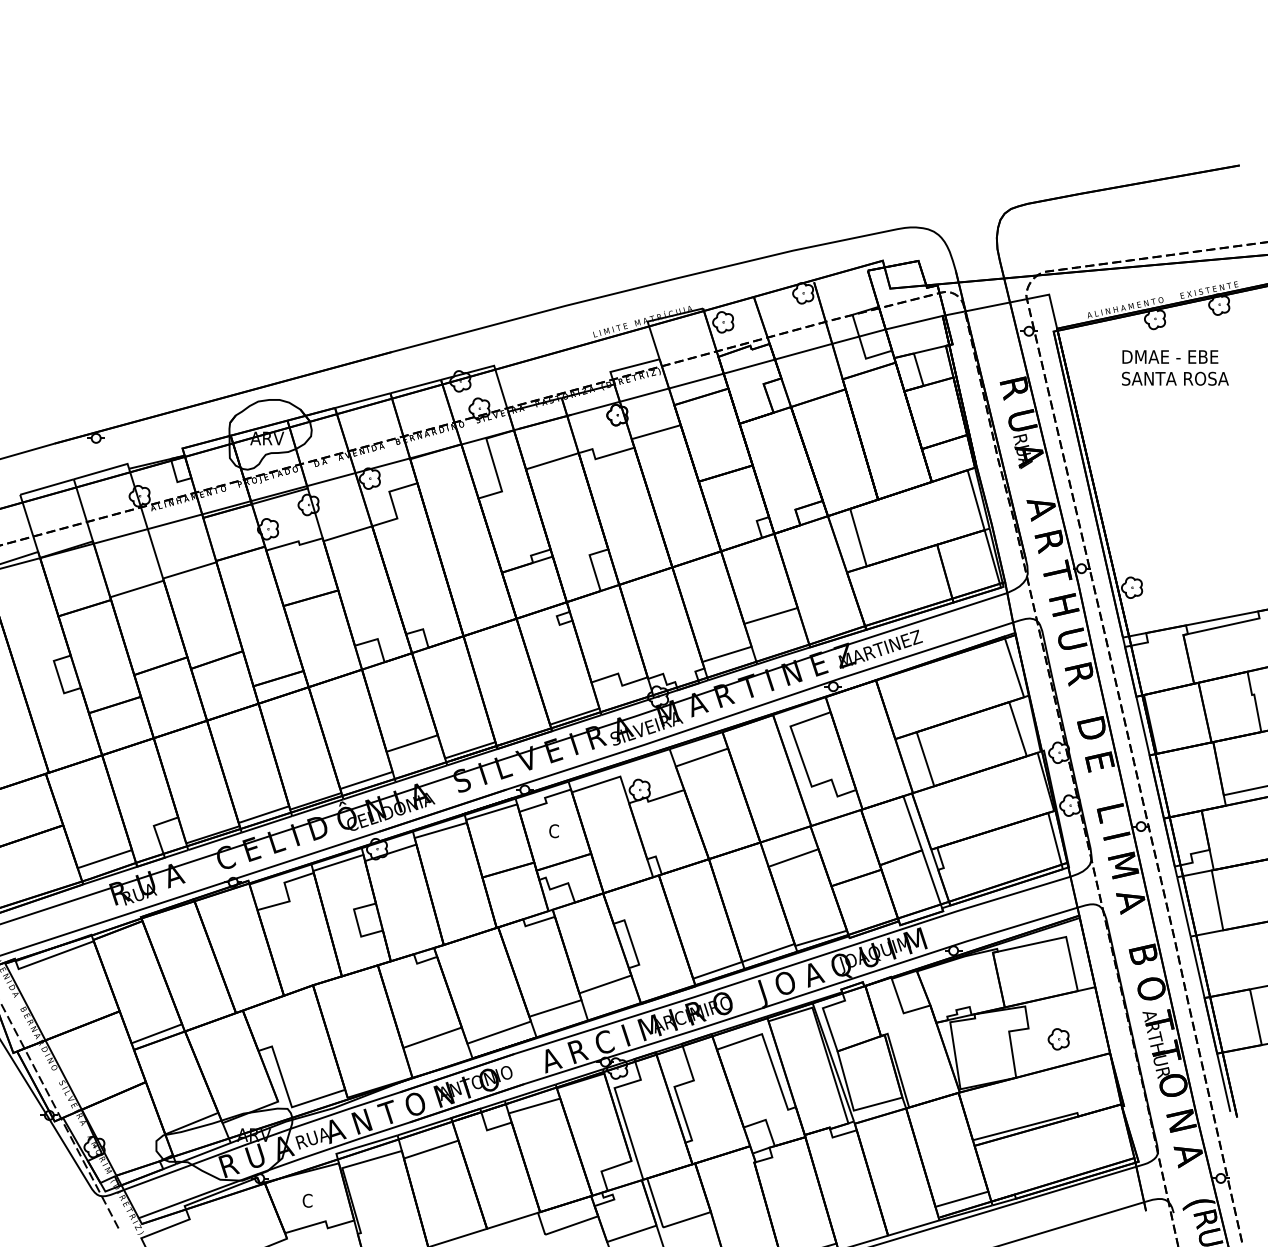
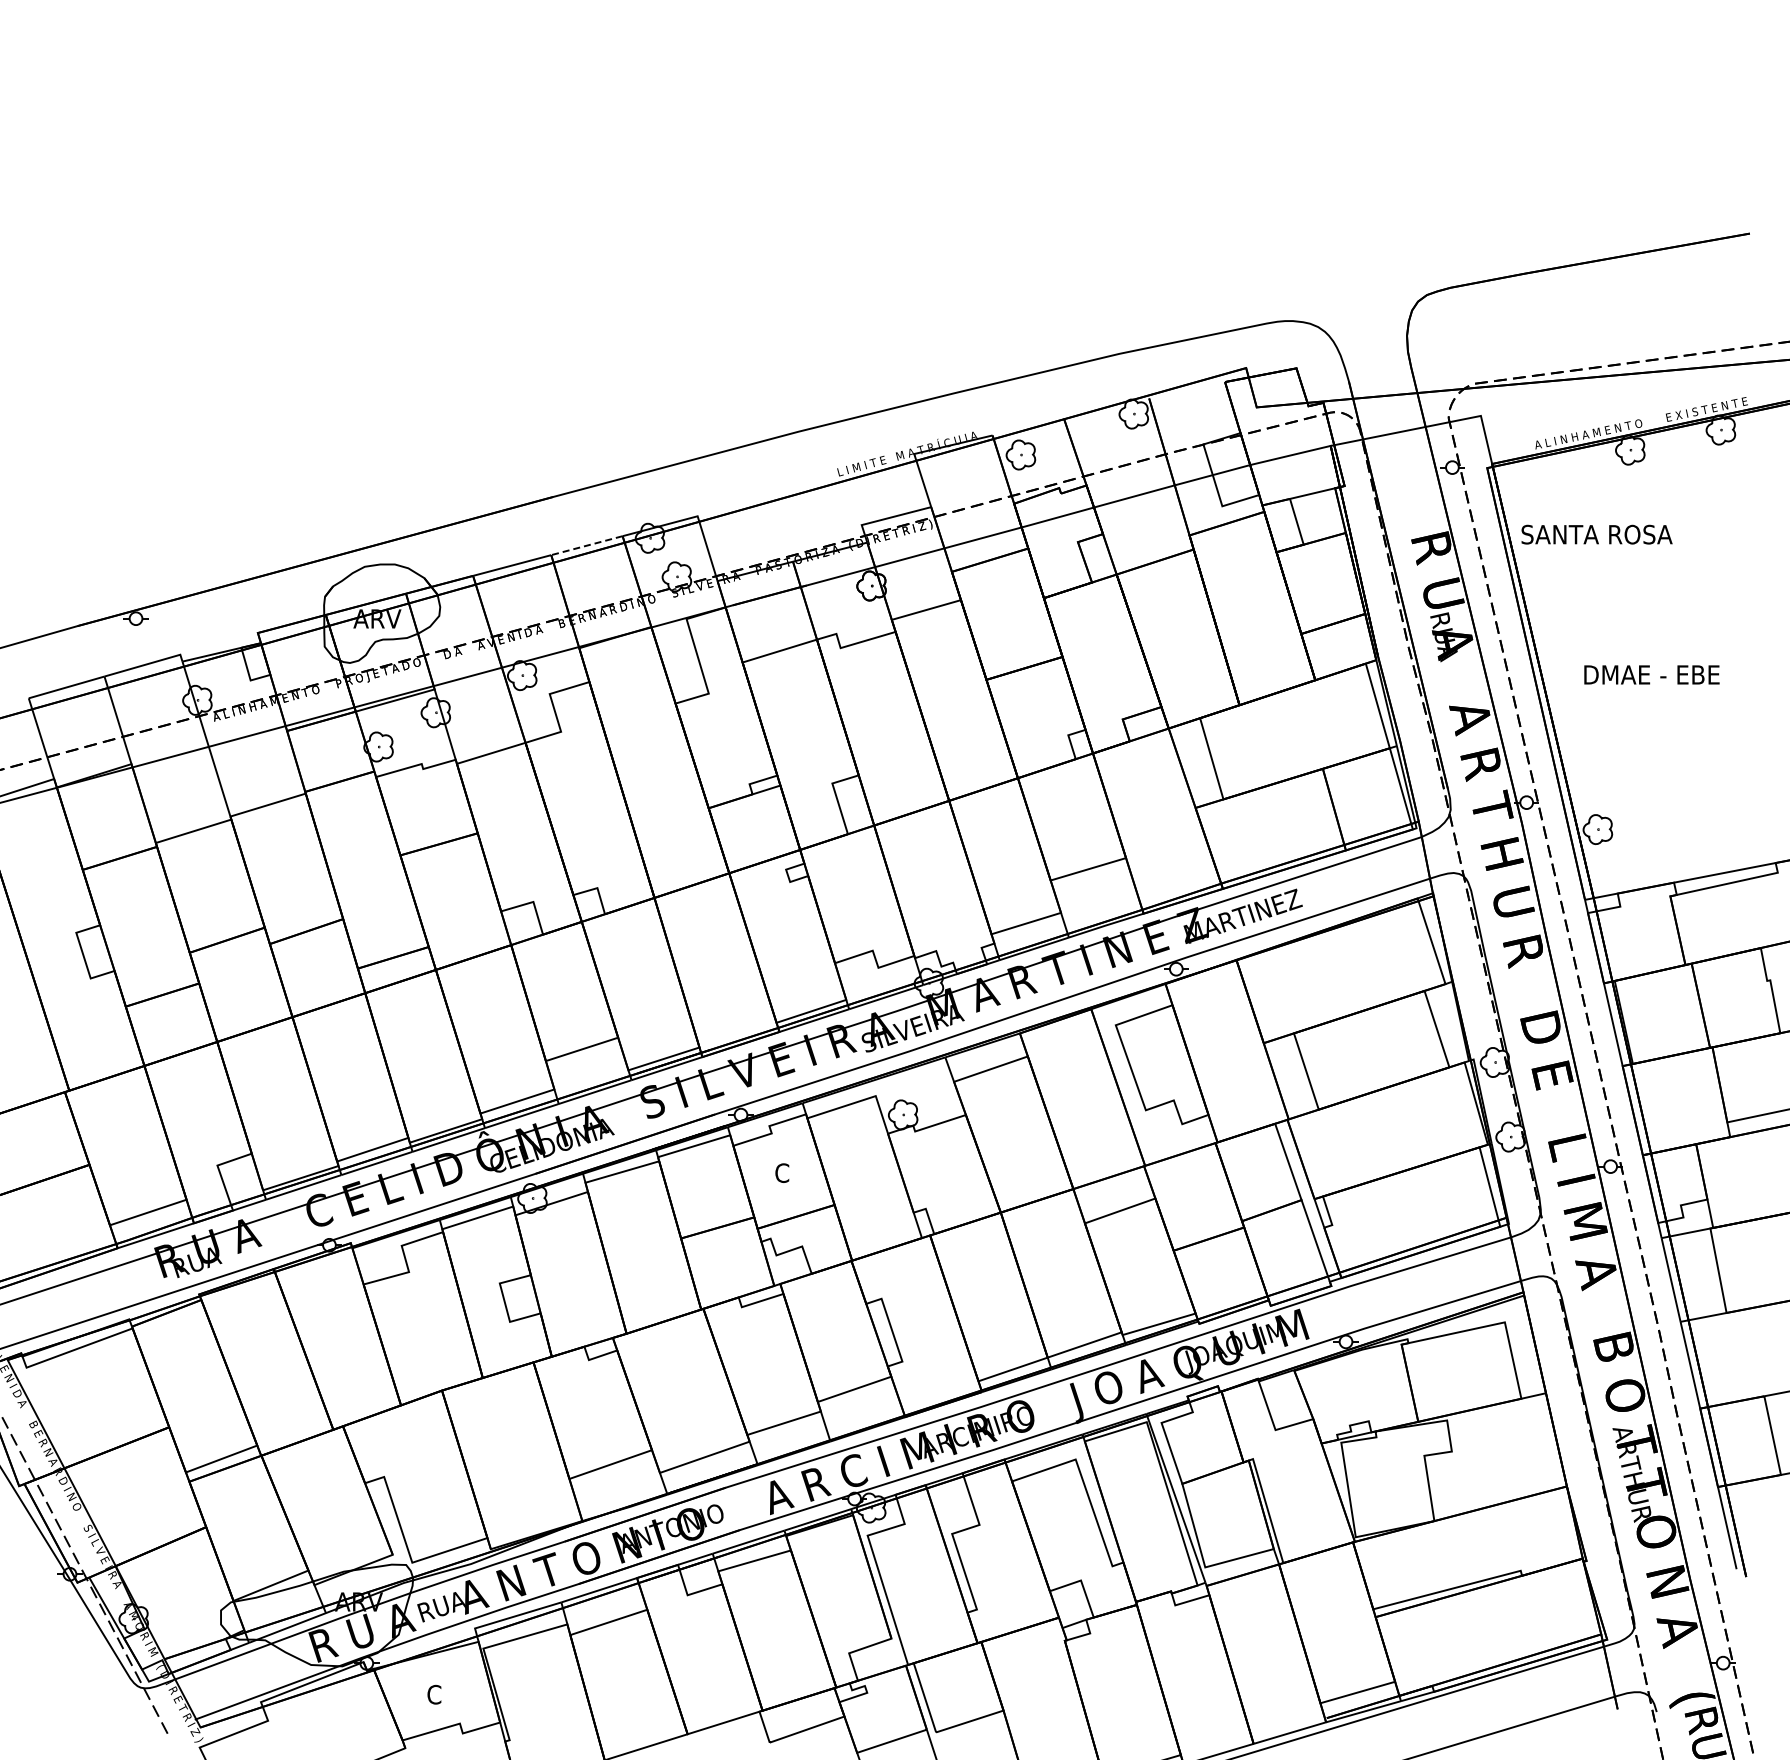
text: (1170, 356) -> (1651, 674), moved
text: (1175, 378) -> (1596, 534), moved
line: (415, 386) -> (586, 545), solid -> dashed
part: (1058, 1039) -> (1494, 1466), removed

